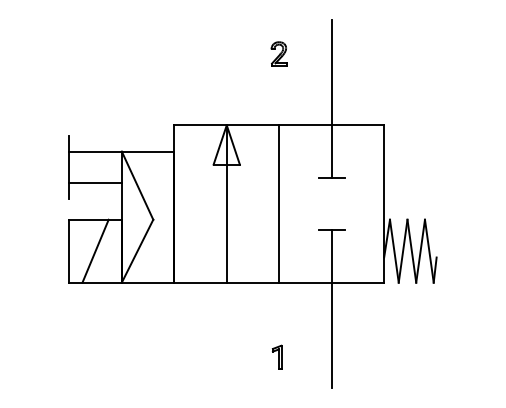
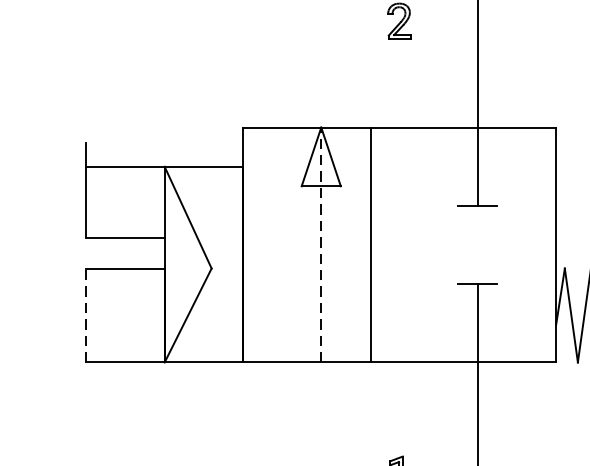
line: (95, 183) -> (125, 238), moved
line: (226, 203) -> (320, 244), solid -> dashed
line: (279, 203) -> (371, 244), moved
line: (69, 250) -> (86, 314), solid -> dashed
line: (95, 250) -> (125, 314), removed

